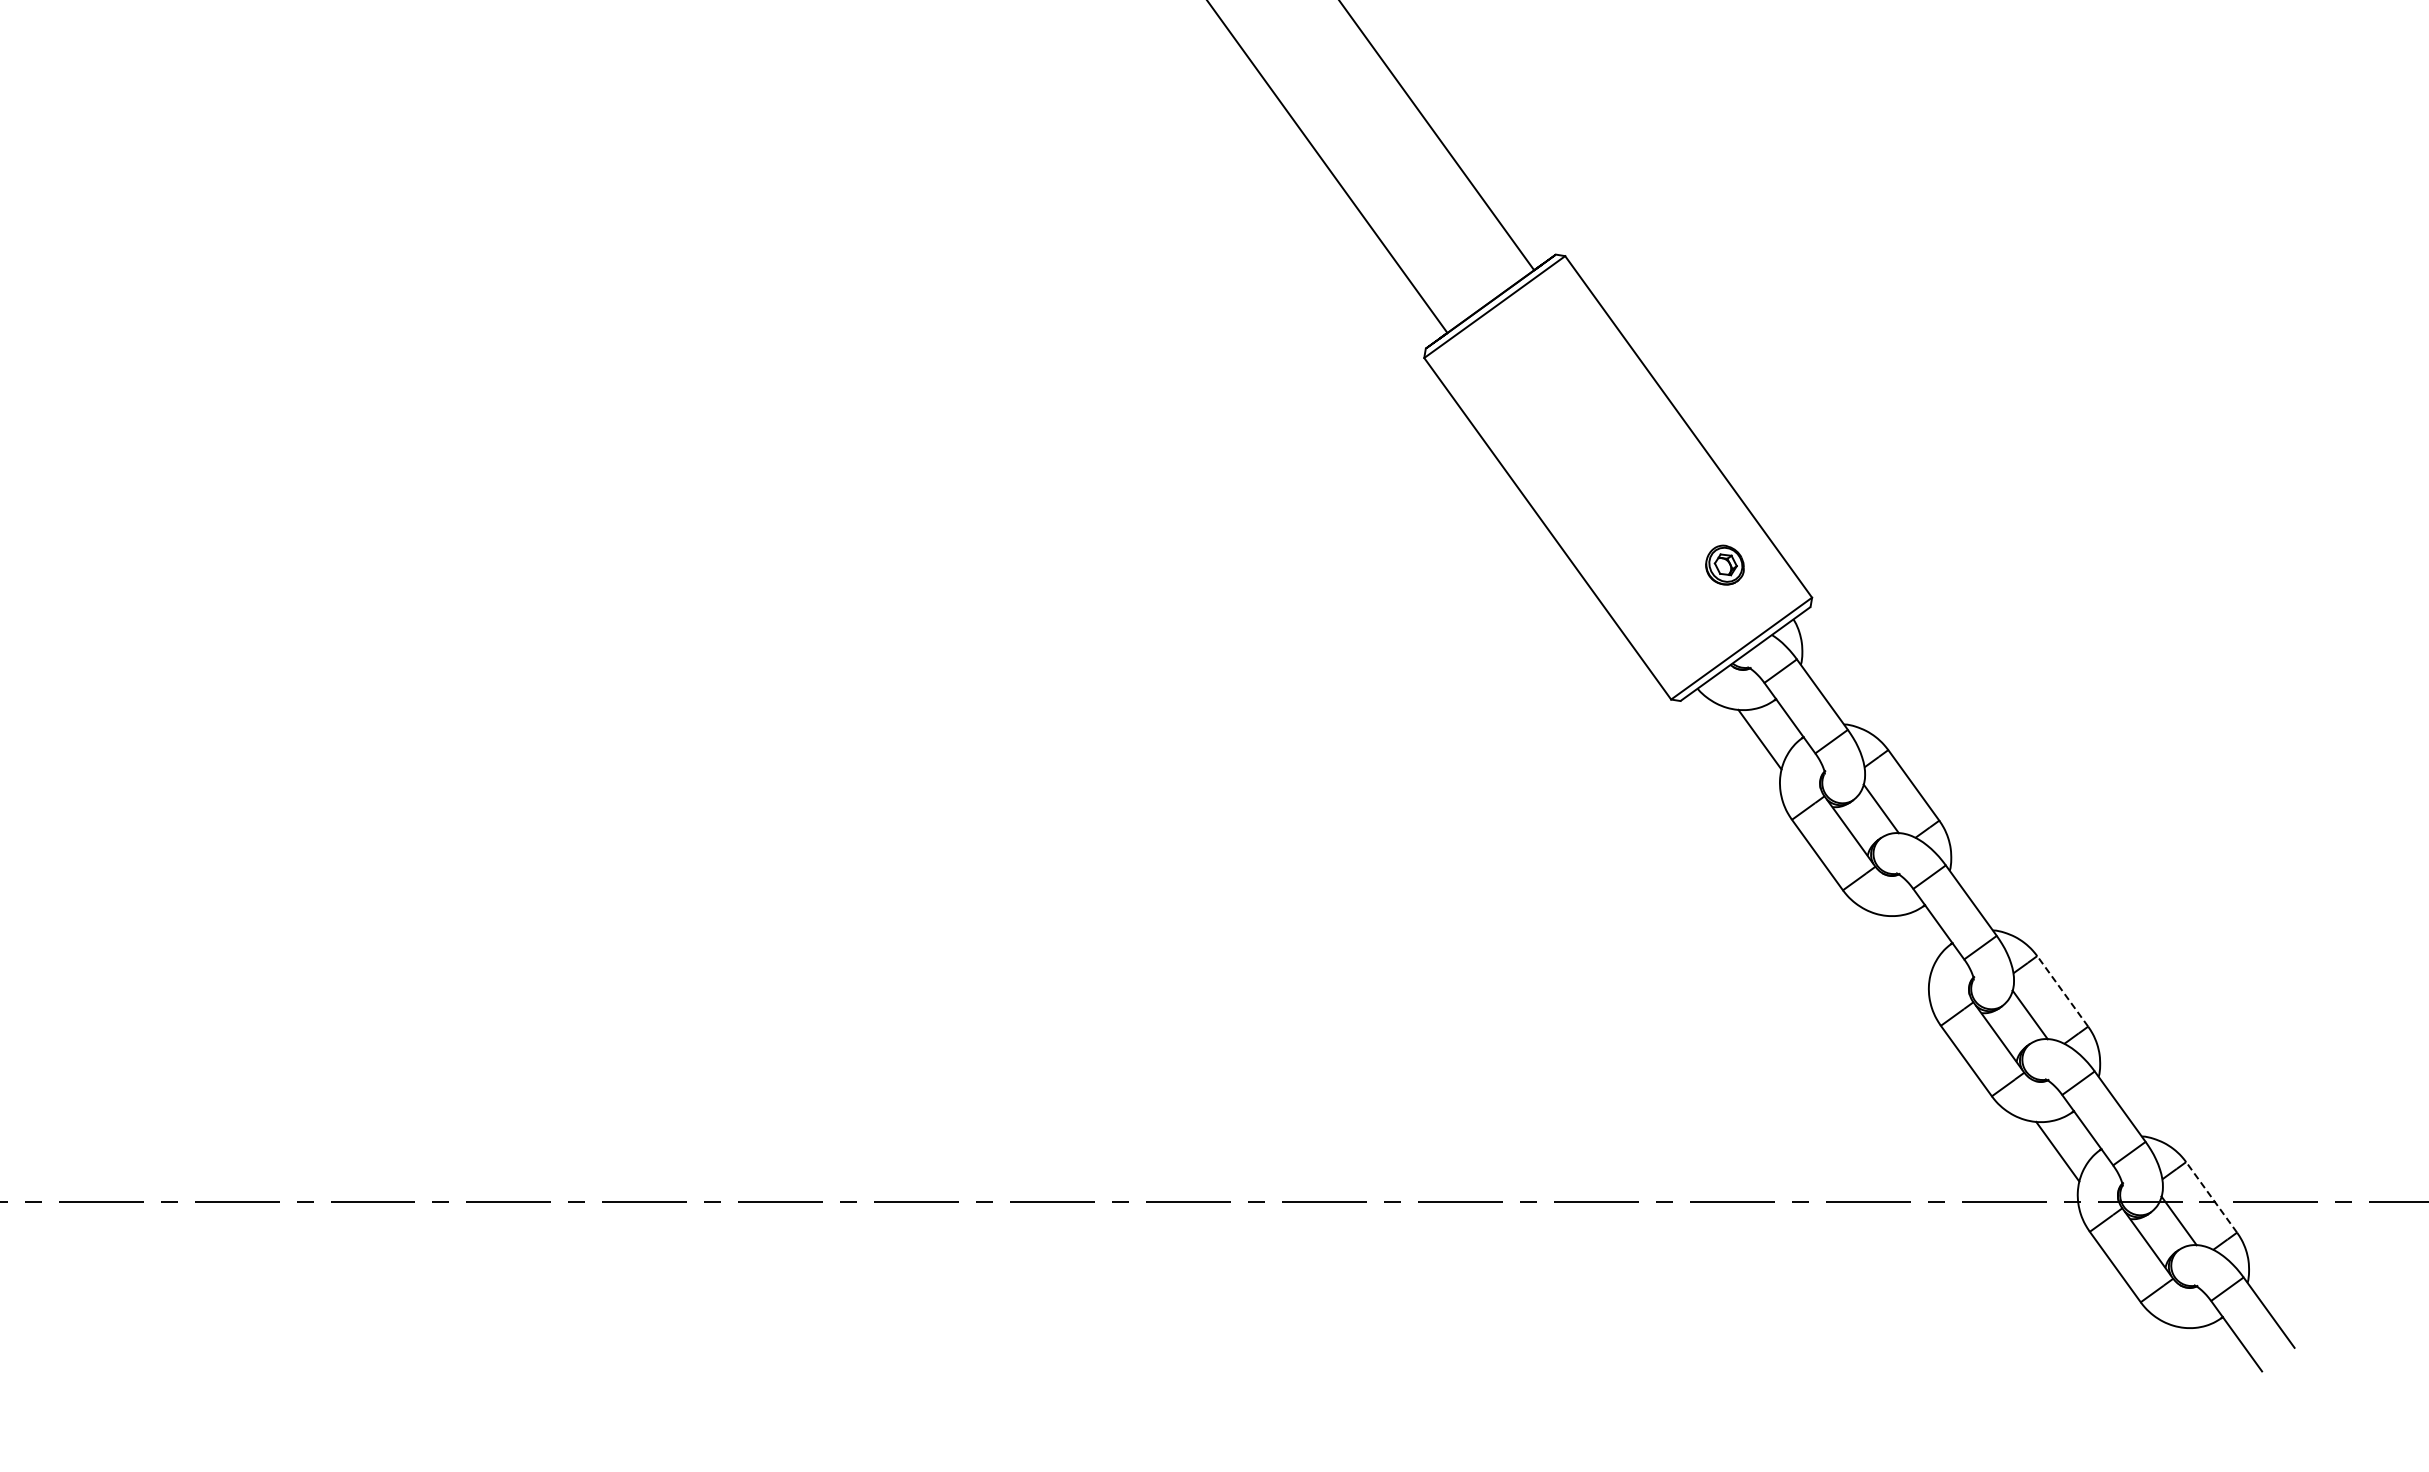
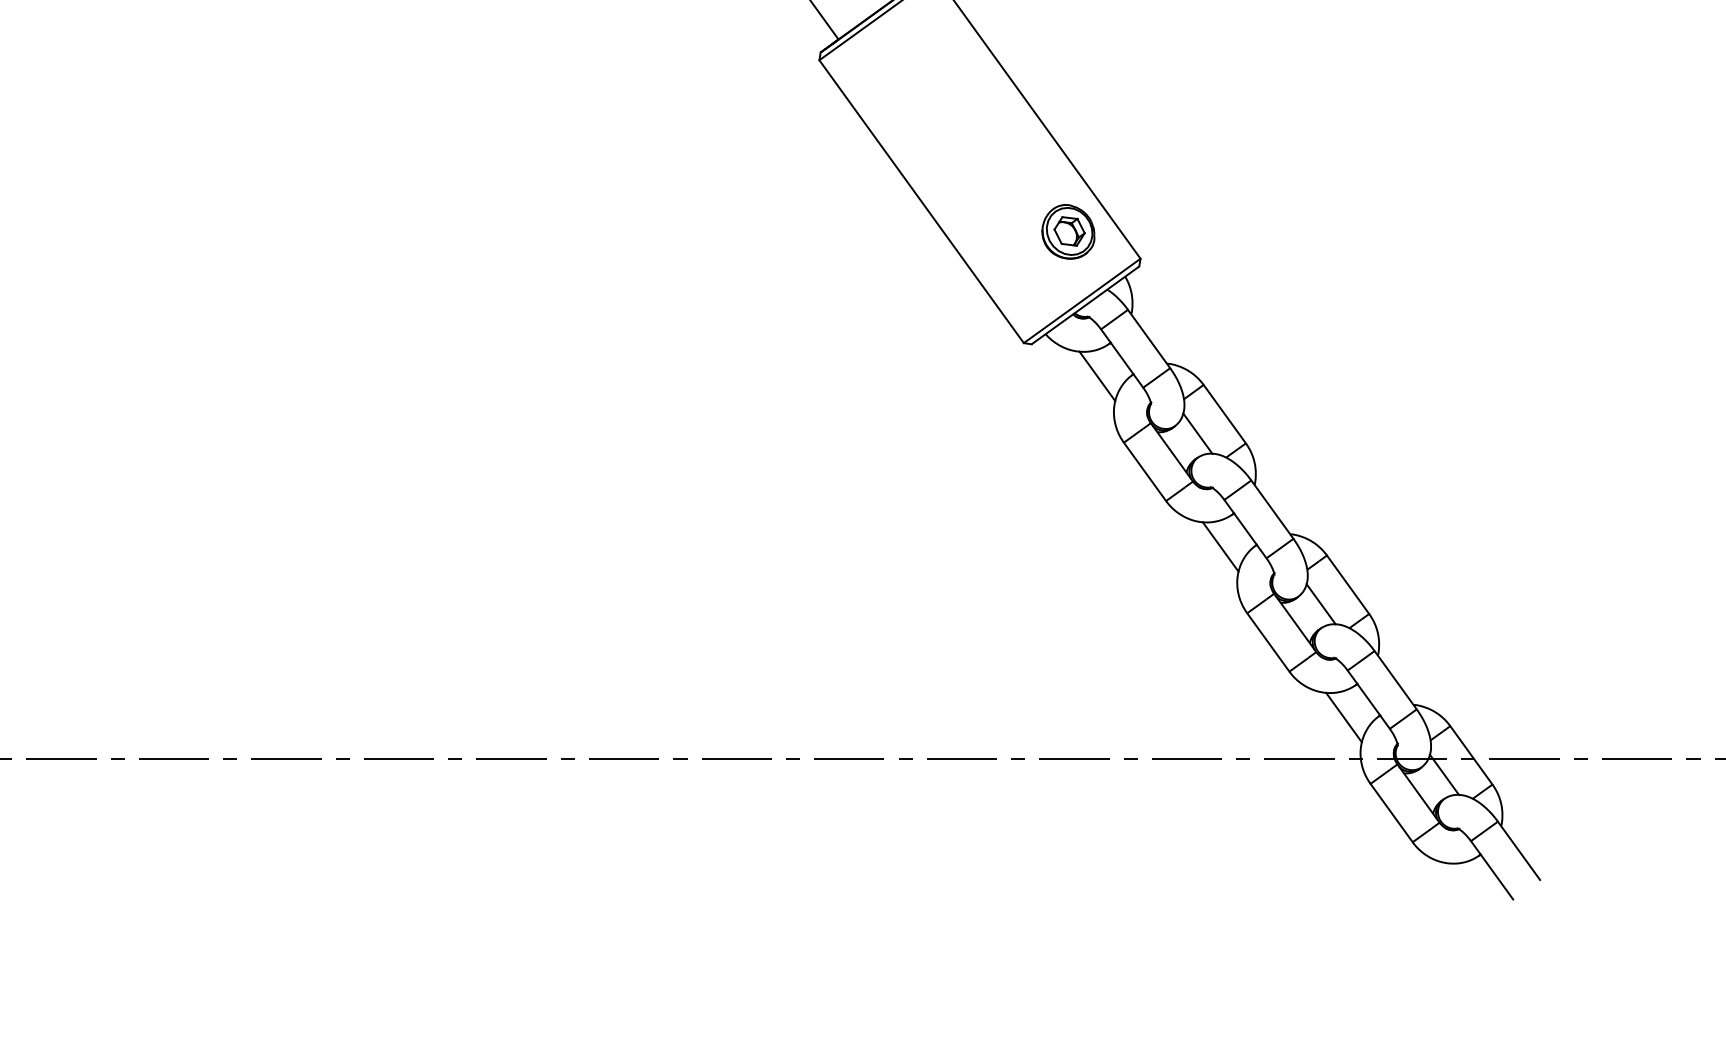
part: (1724, 564) -> (1068, 231), size x1.67
line: (1908, 945) -> (1220, 546), added
line: (2062, 990) -> (1347, 584), dashed -> solid
line: (2211, 1196) -> (1471, 754), dashed -> solid

